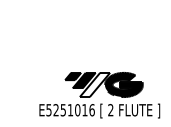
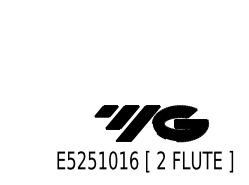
fill: (94, 84) -> (137, 123), added

